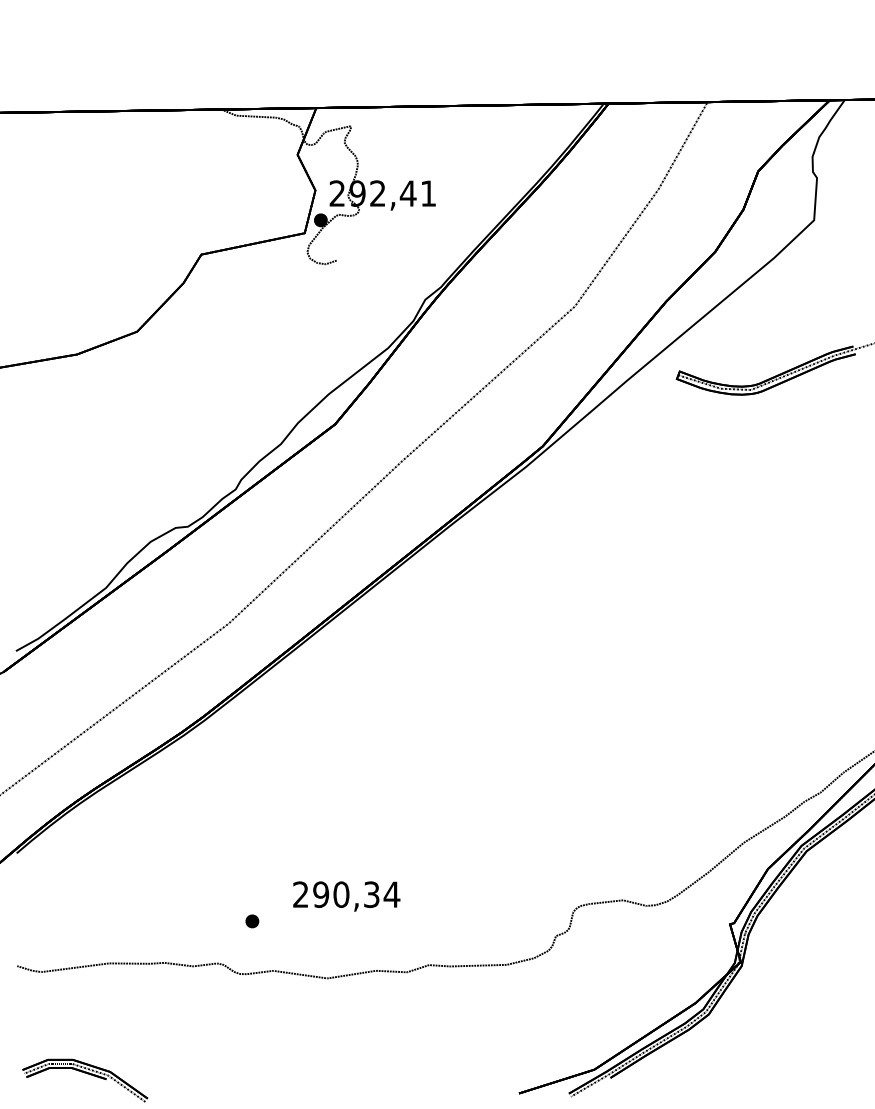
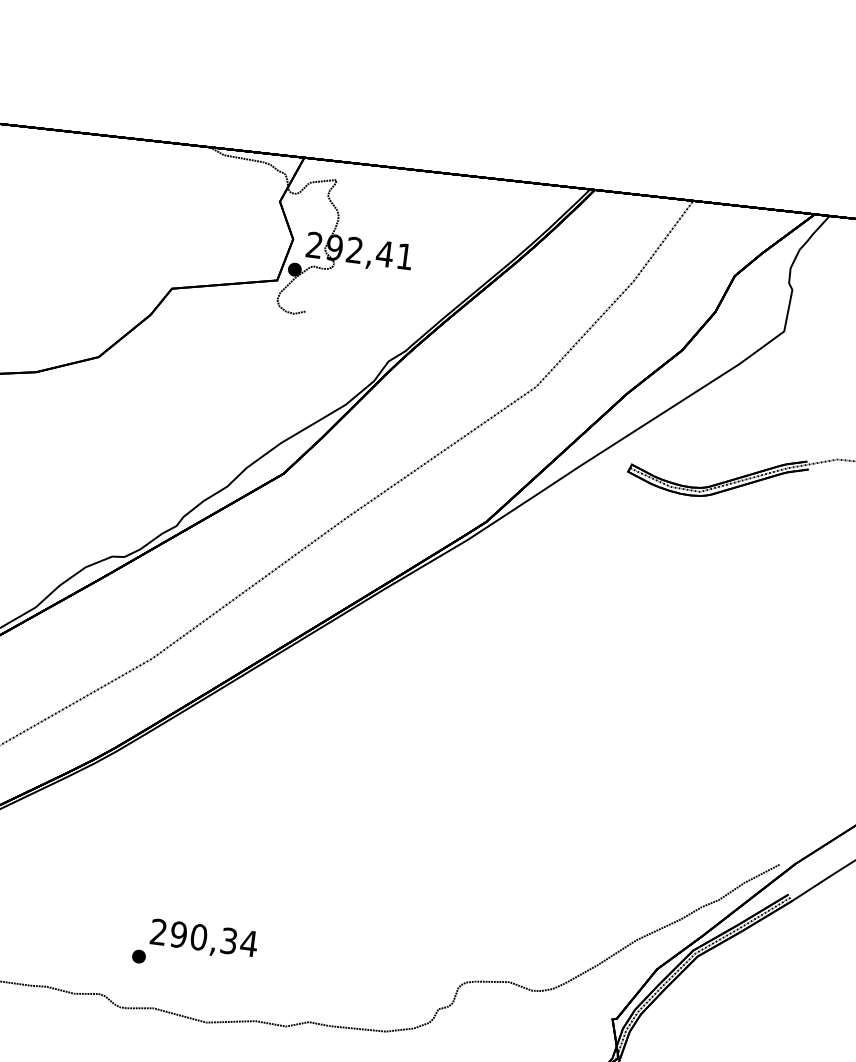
text: (346, 896) -> (203, 939), moved

